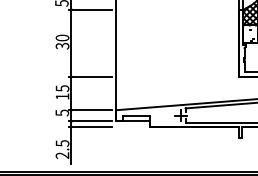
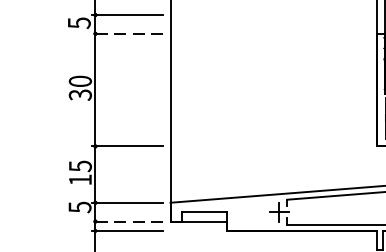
line: (89, 9) -> (125, 33), solid -> dashed
line: (89, 121) -> (125, 221), solid -> dashed

